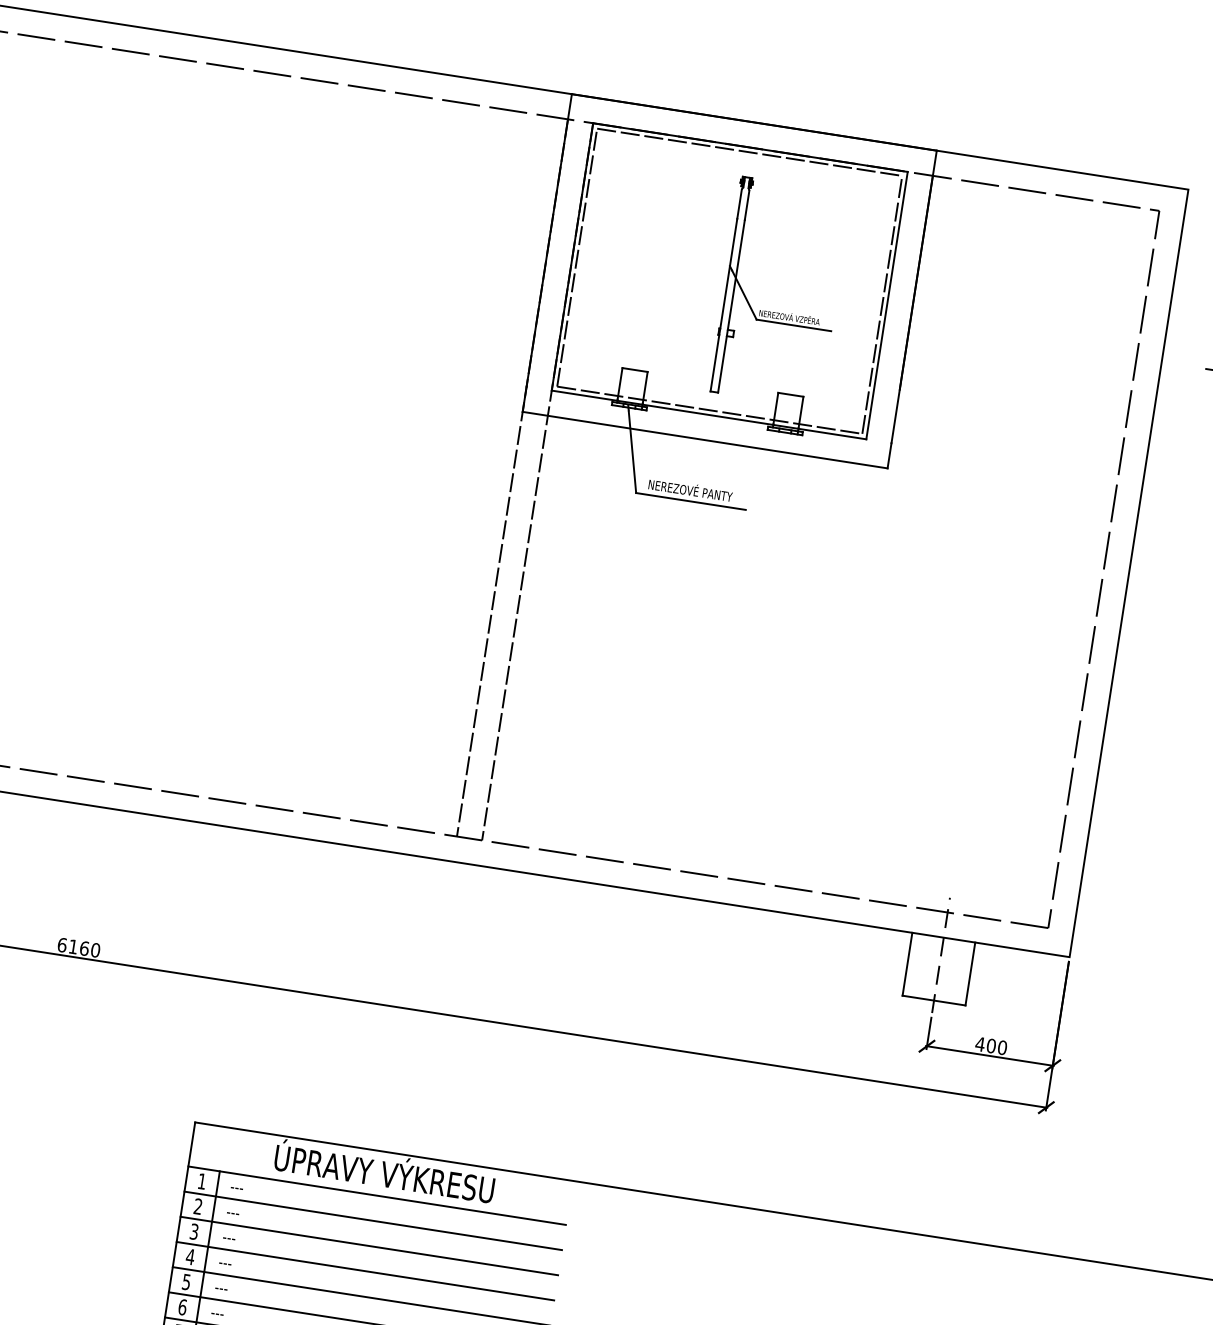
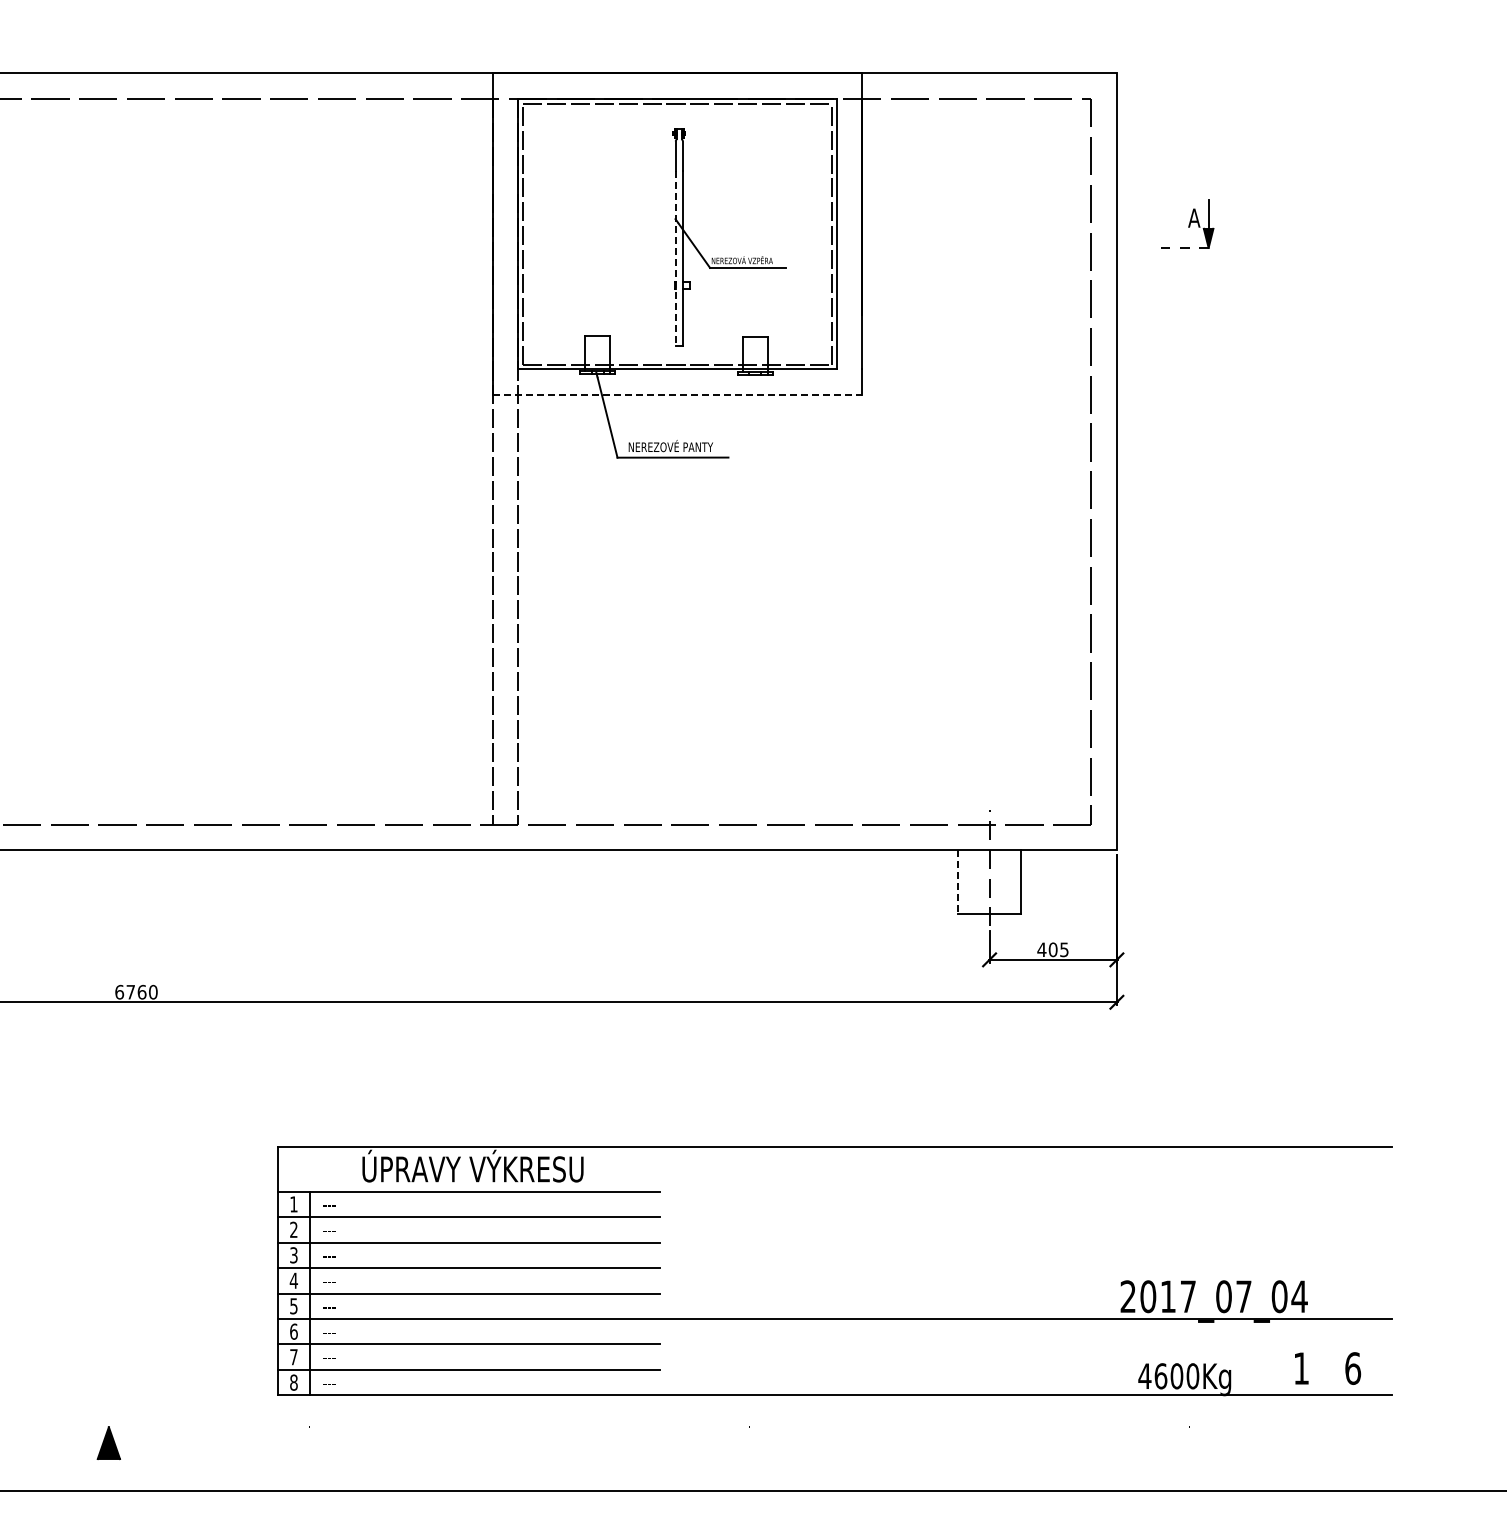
line: (723, 306) -> (675, 259), solid -> dashed
line: (705, 439) -> (677, 394), solid -> dashed
text: (73, 947) -> (130, 992), 6160 -> 6760
line: (907, 963) -> (957, 881), solid -> dashed
text: (1002, 1047) -> (1064, 949), 400 -> 405

